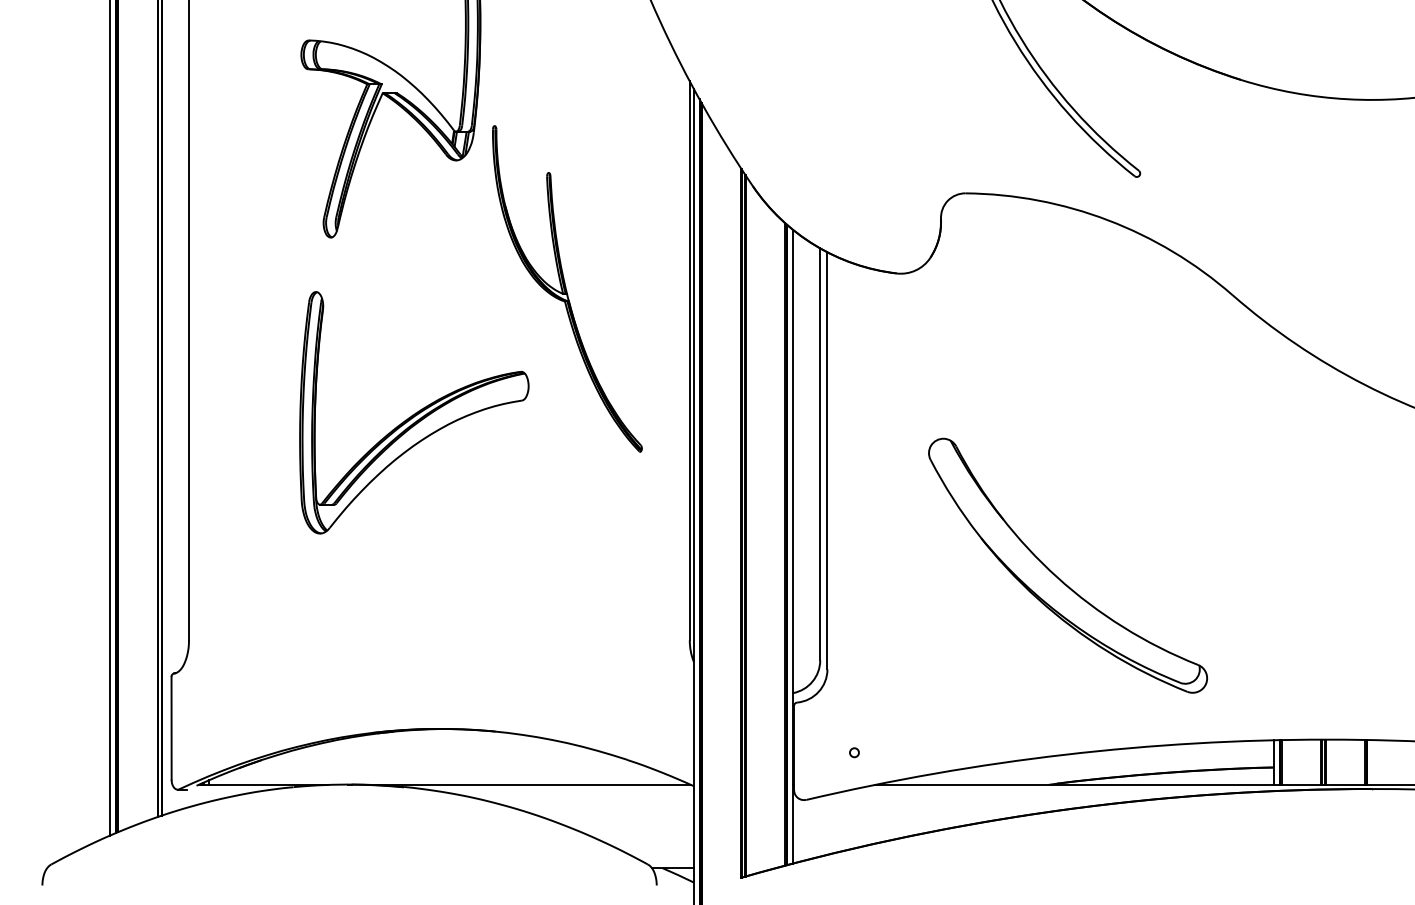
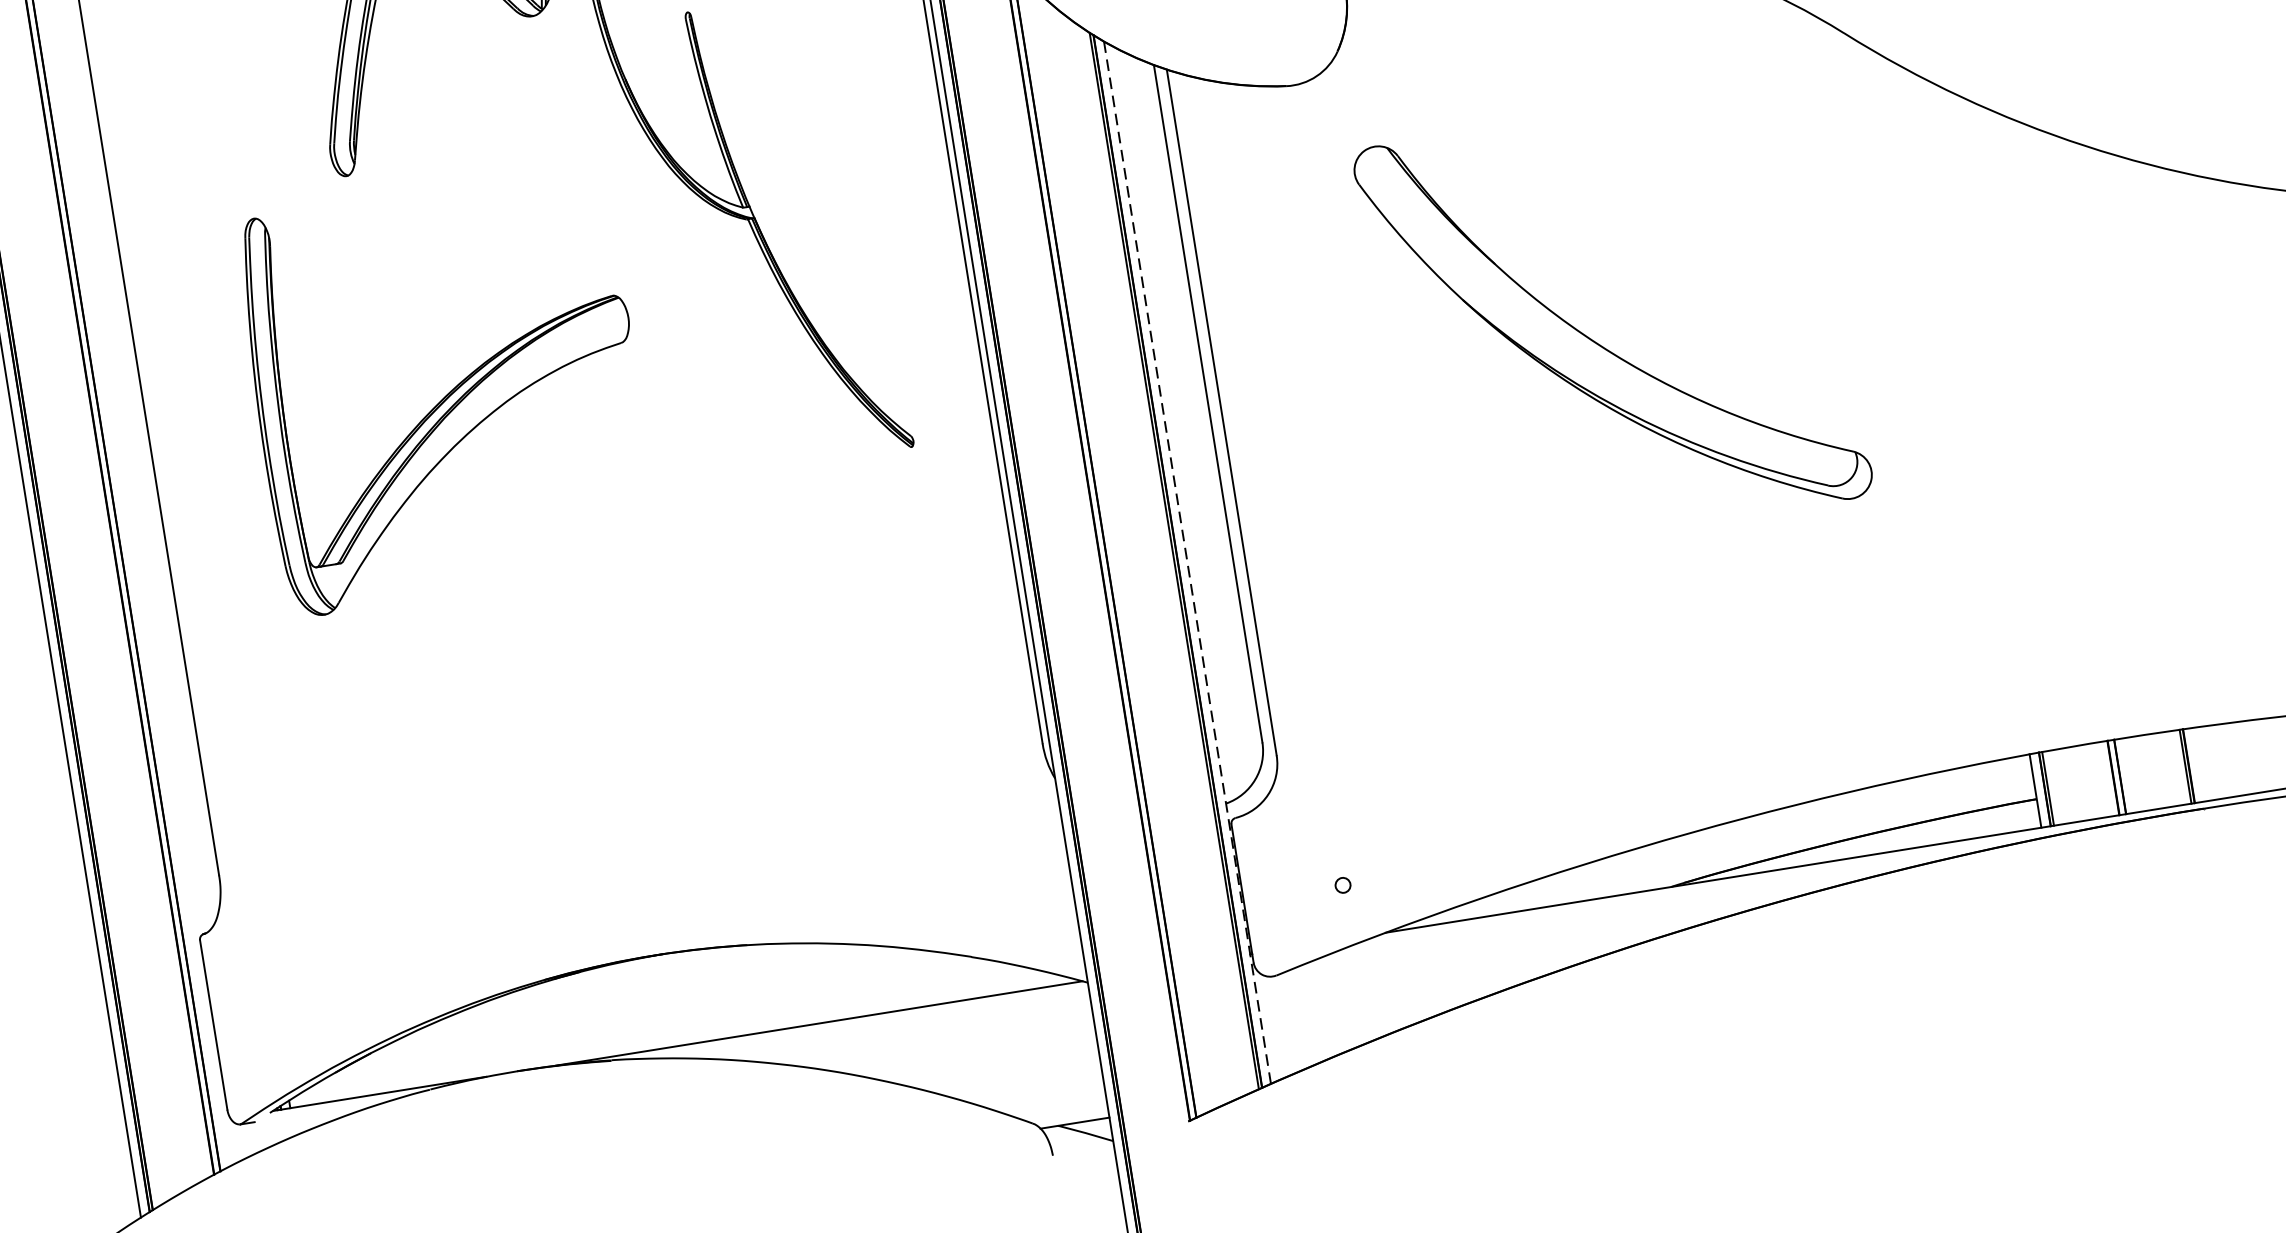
part: (414, 412) -> (447, 390), moved
line: (792, 546) -> (1186, 562), solid -> dashed
part: (1059, 577) -> (1602, 344), moved

